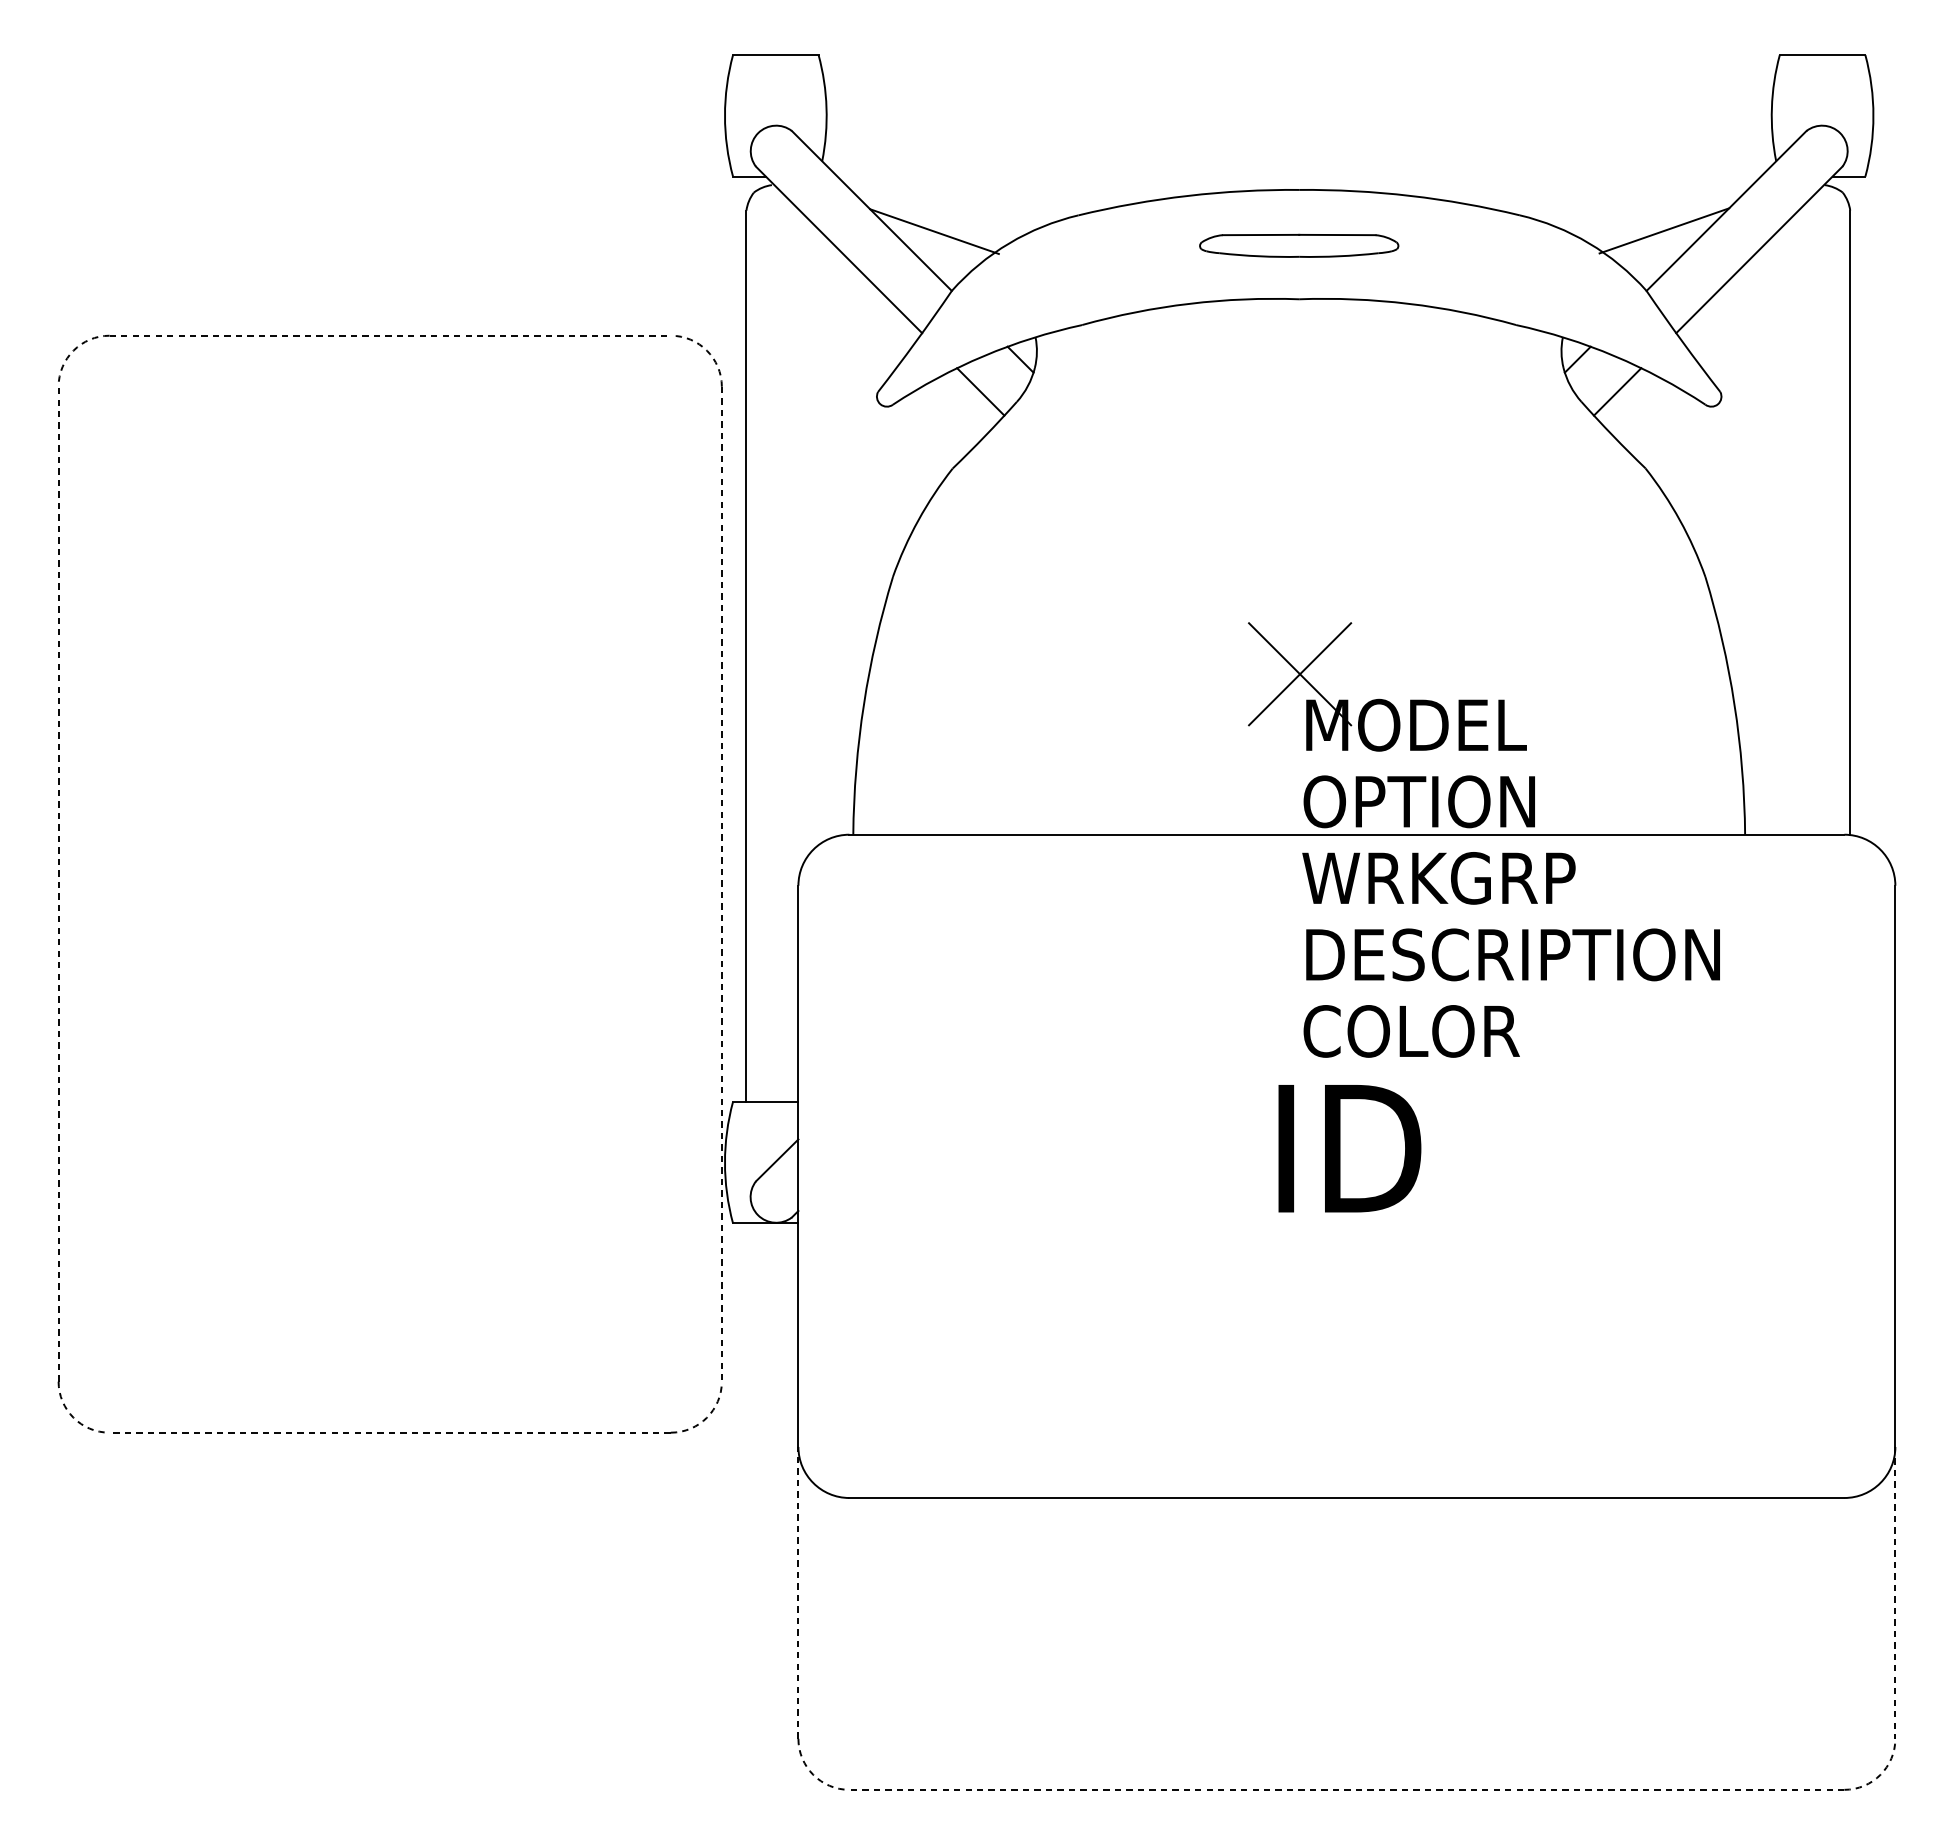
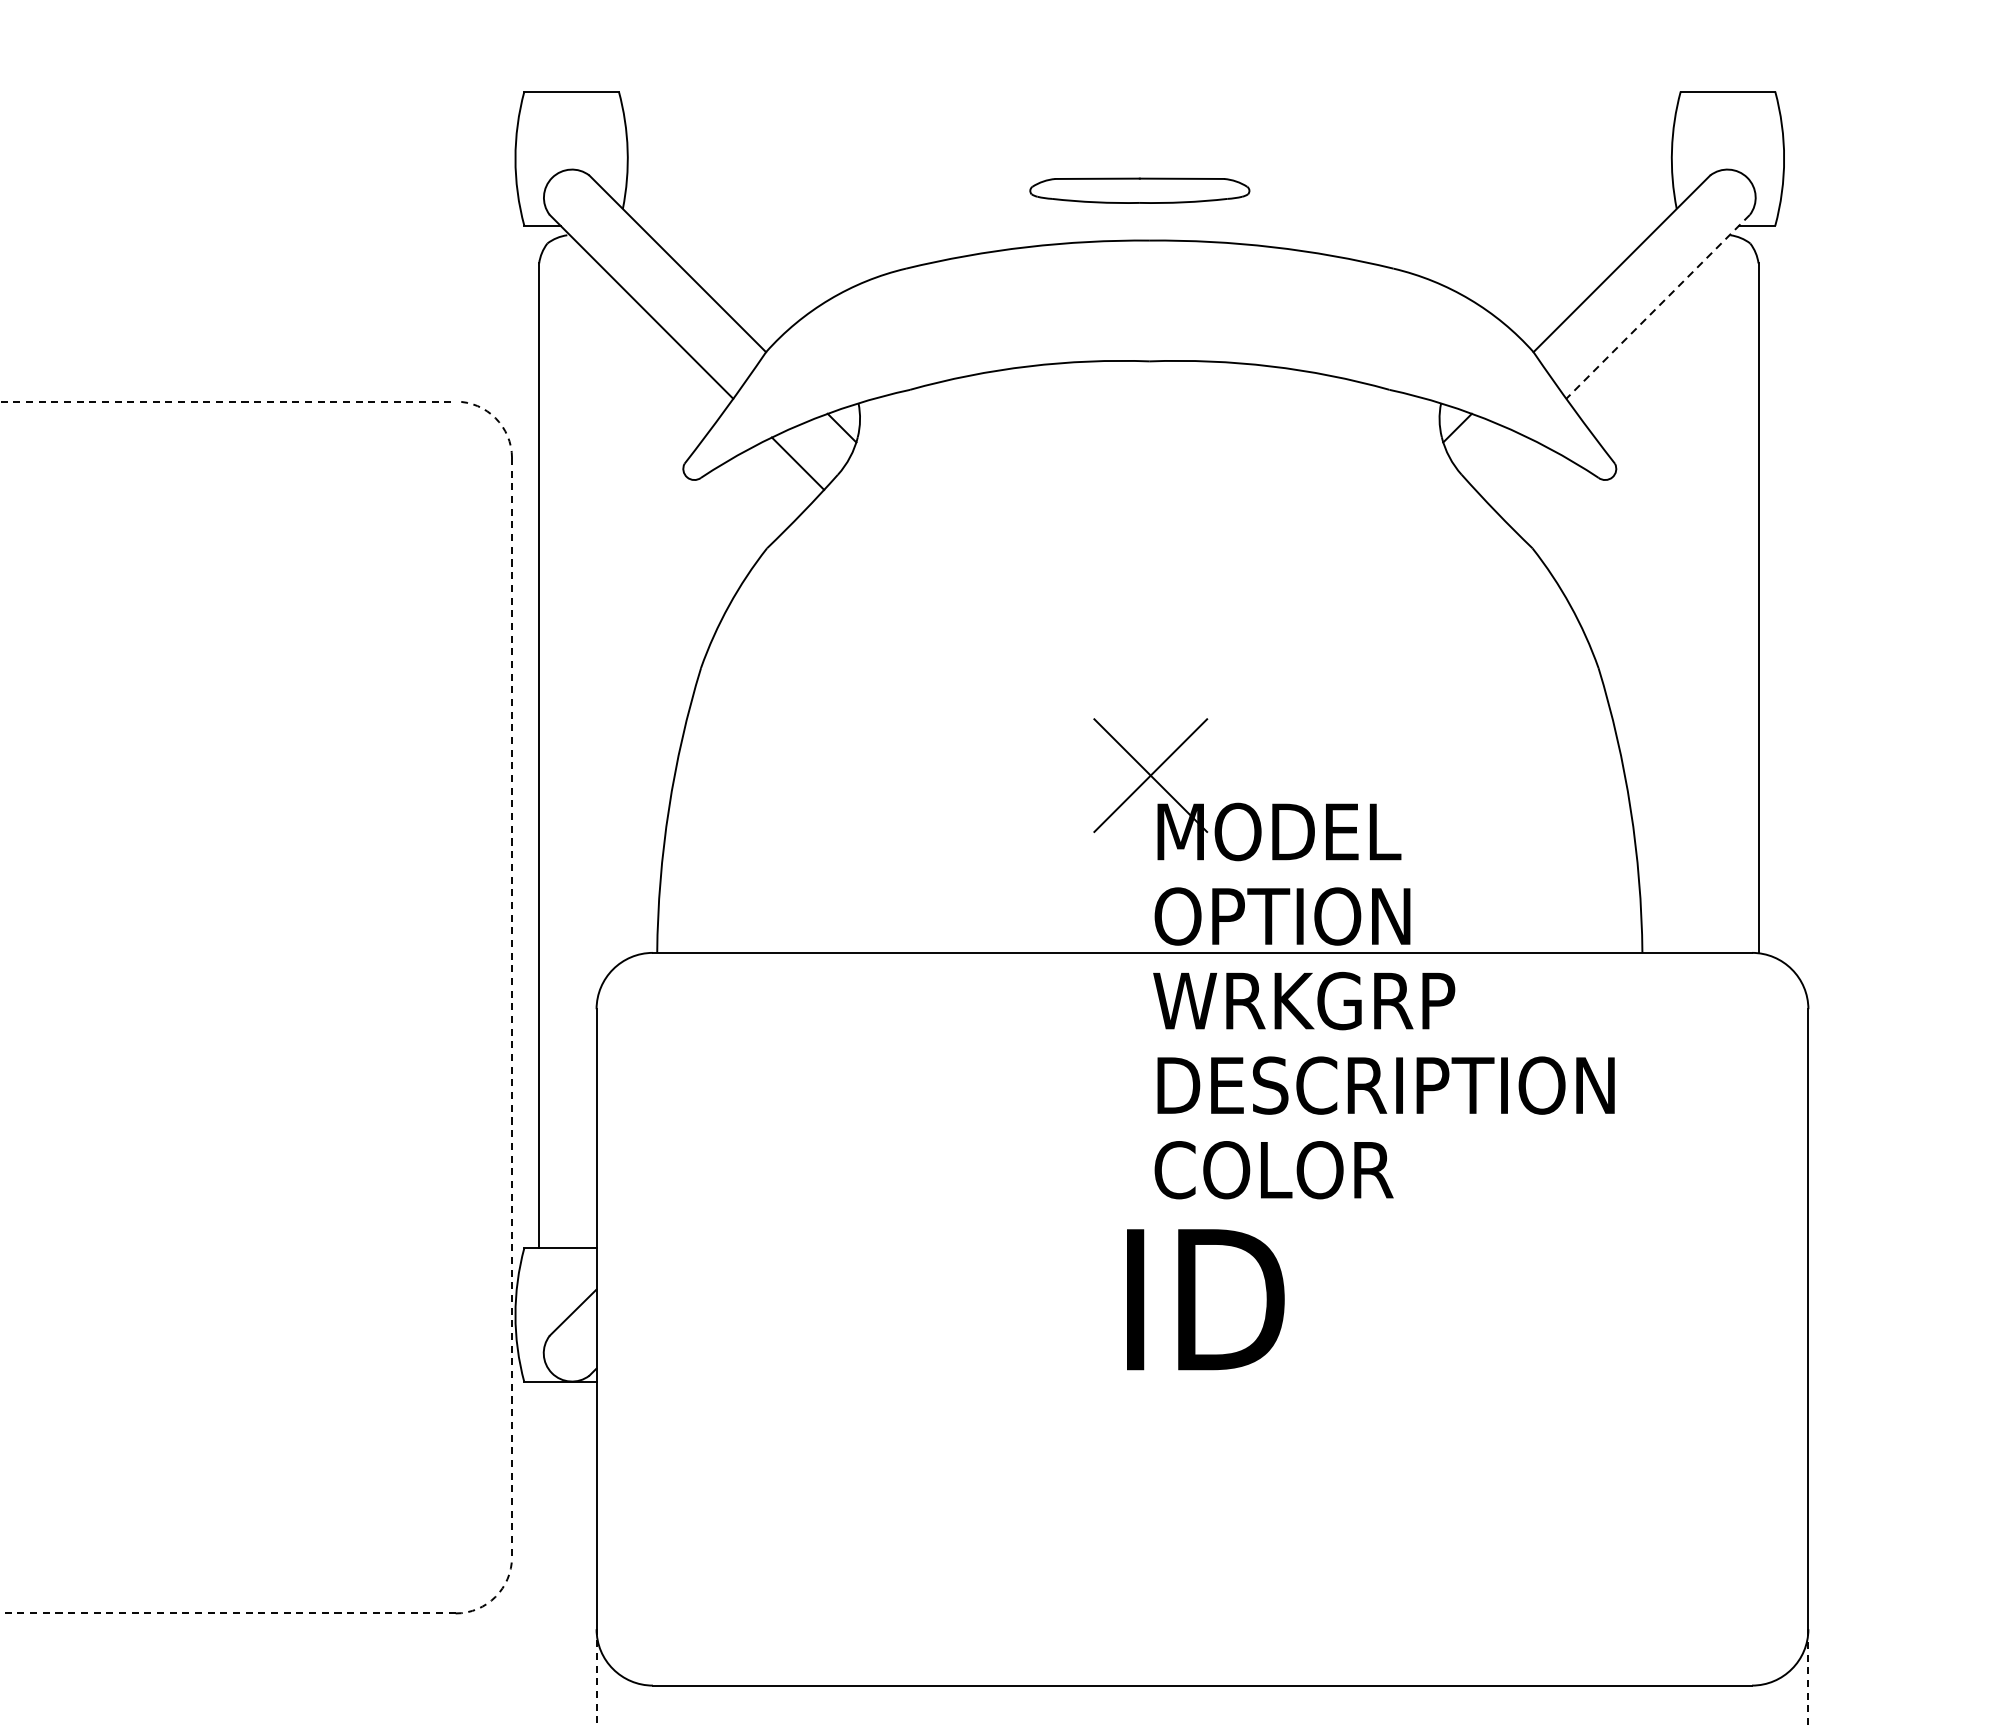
line: (1664, 230) -> (1553, 285), removed
line: (934, 231) -> (746, 286), removed
part: (1299, 245) -> (1140, 190), moved
line: (1759, 249) -> (1658, 306), solid -> dashed
line: (1617, 391) -> (1501, 463), removed

